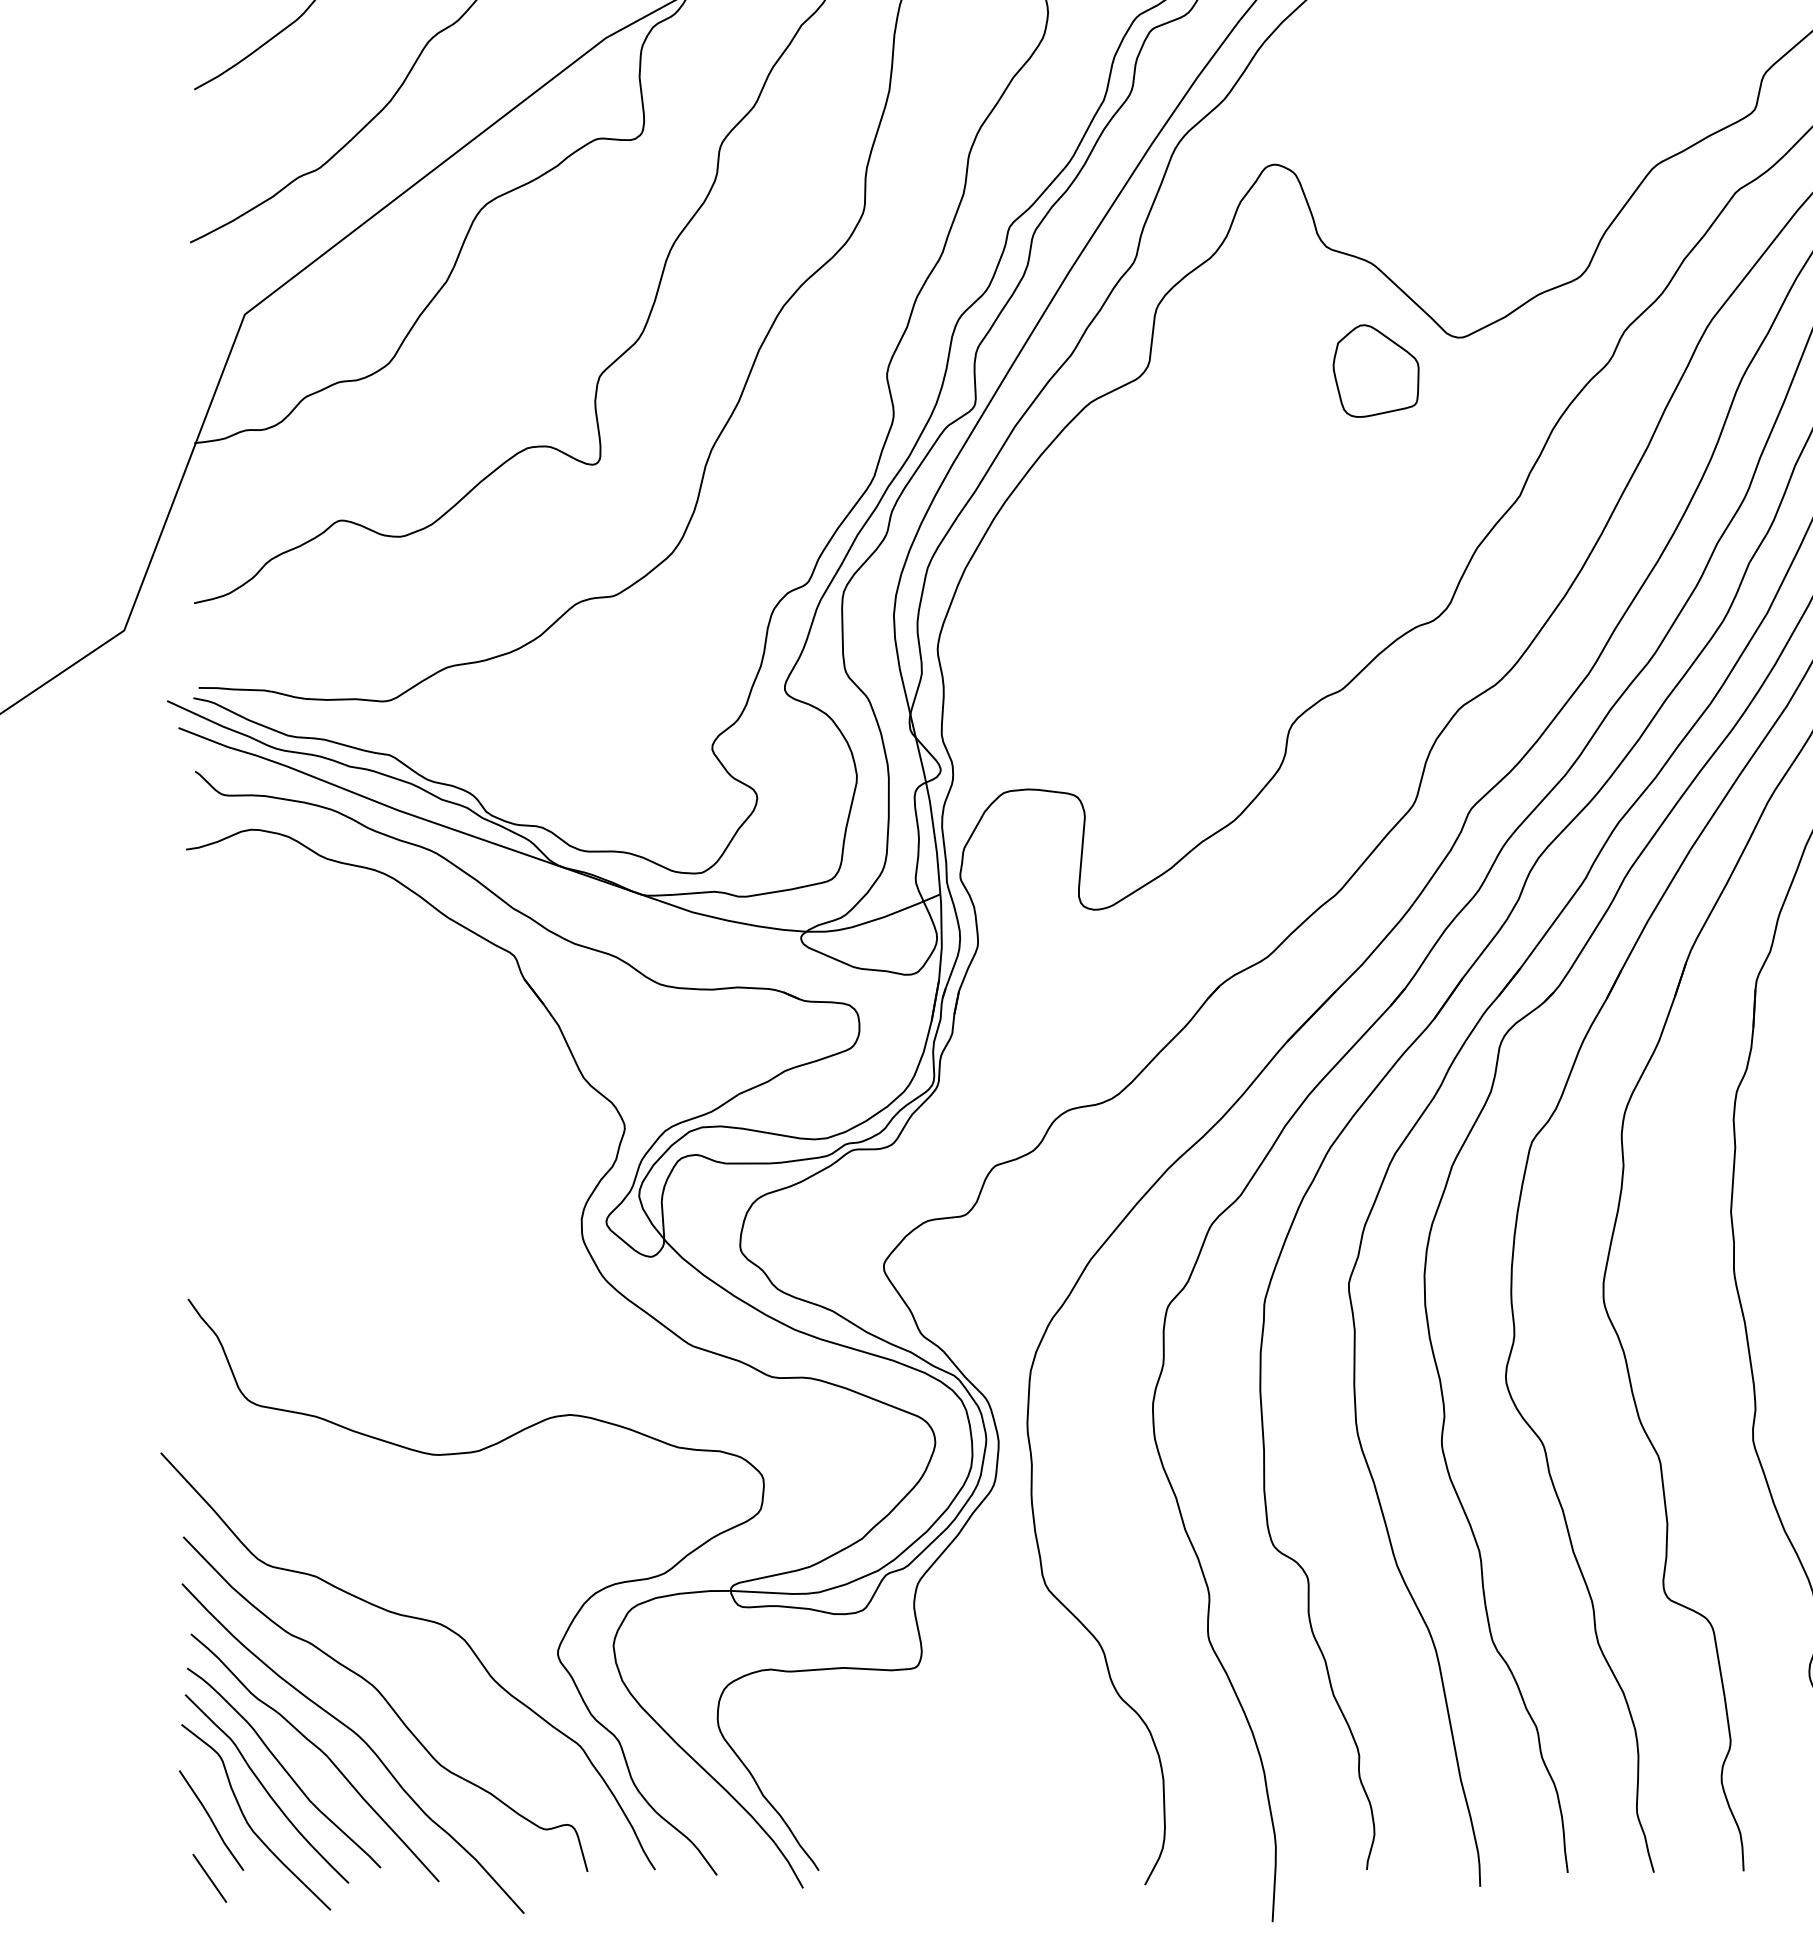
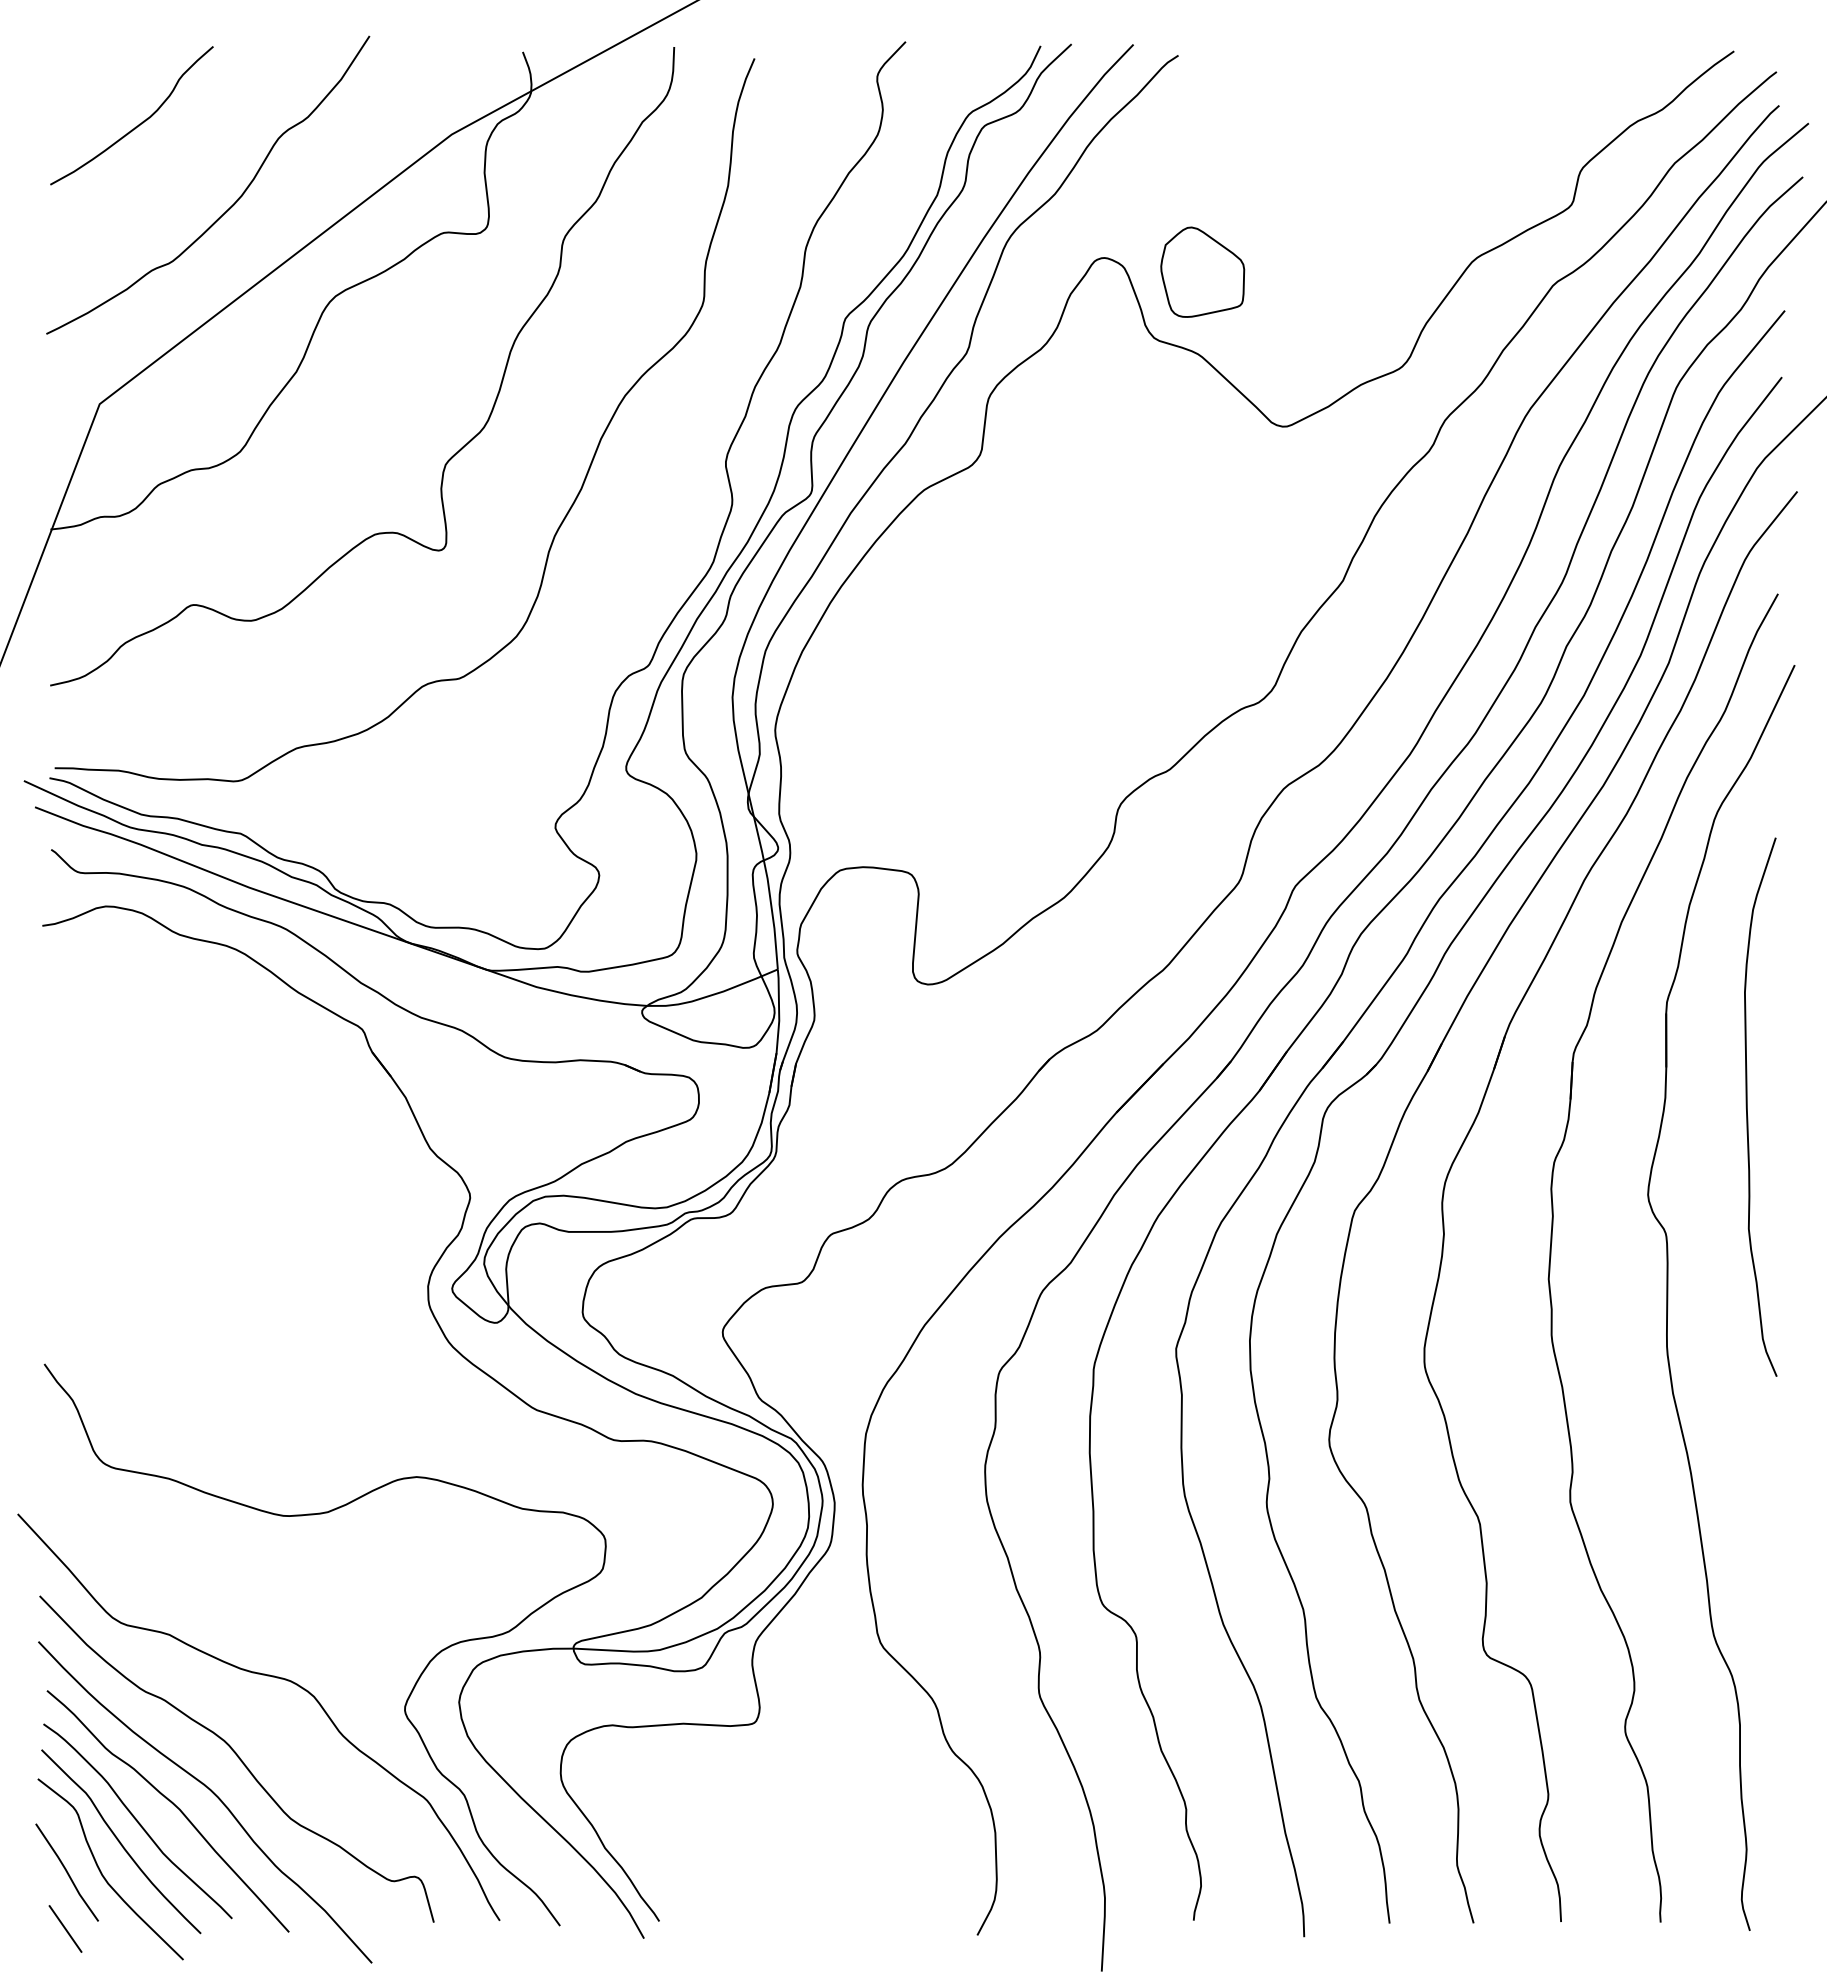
part: (1375, 370) -> (1202, 271), moved

